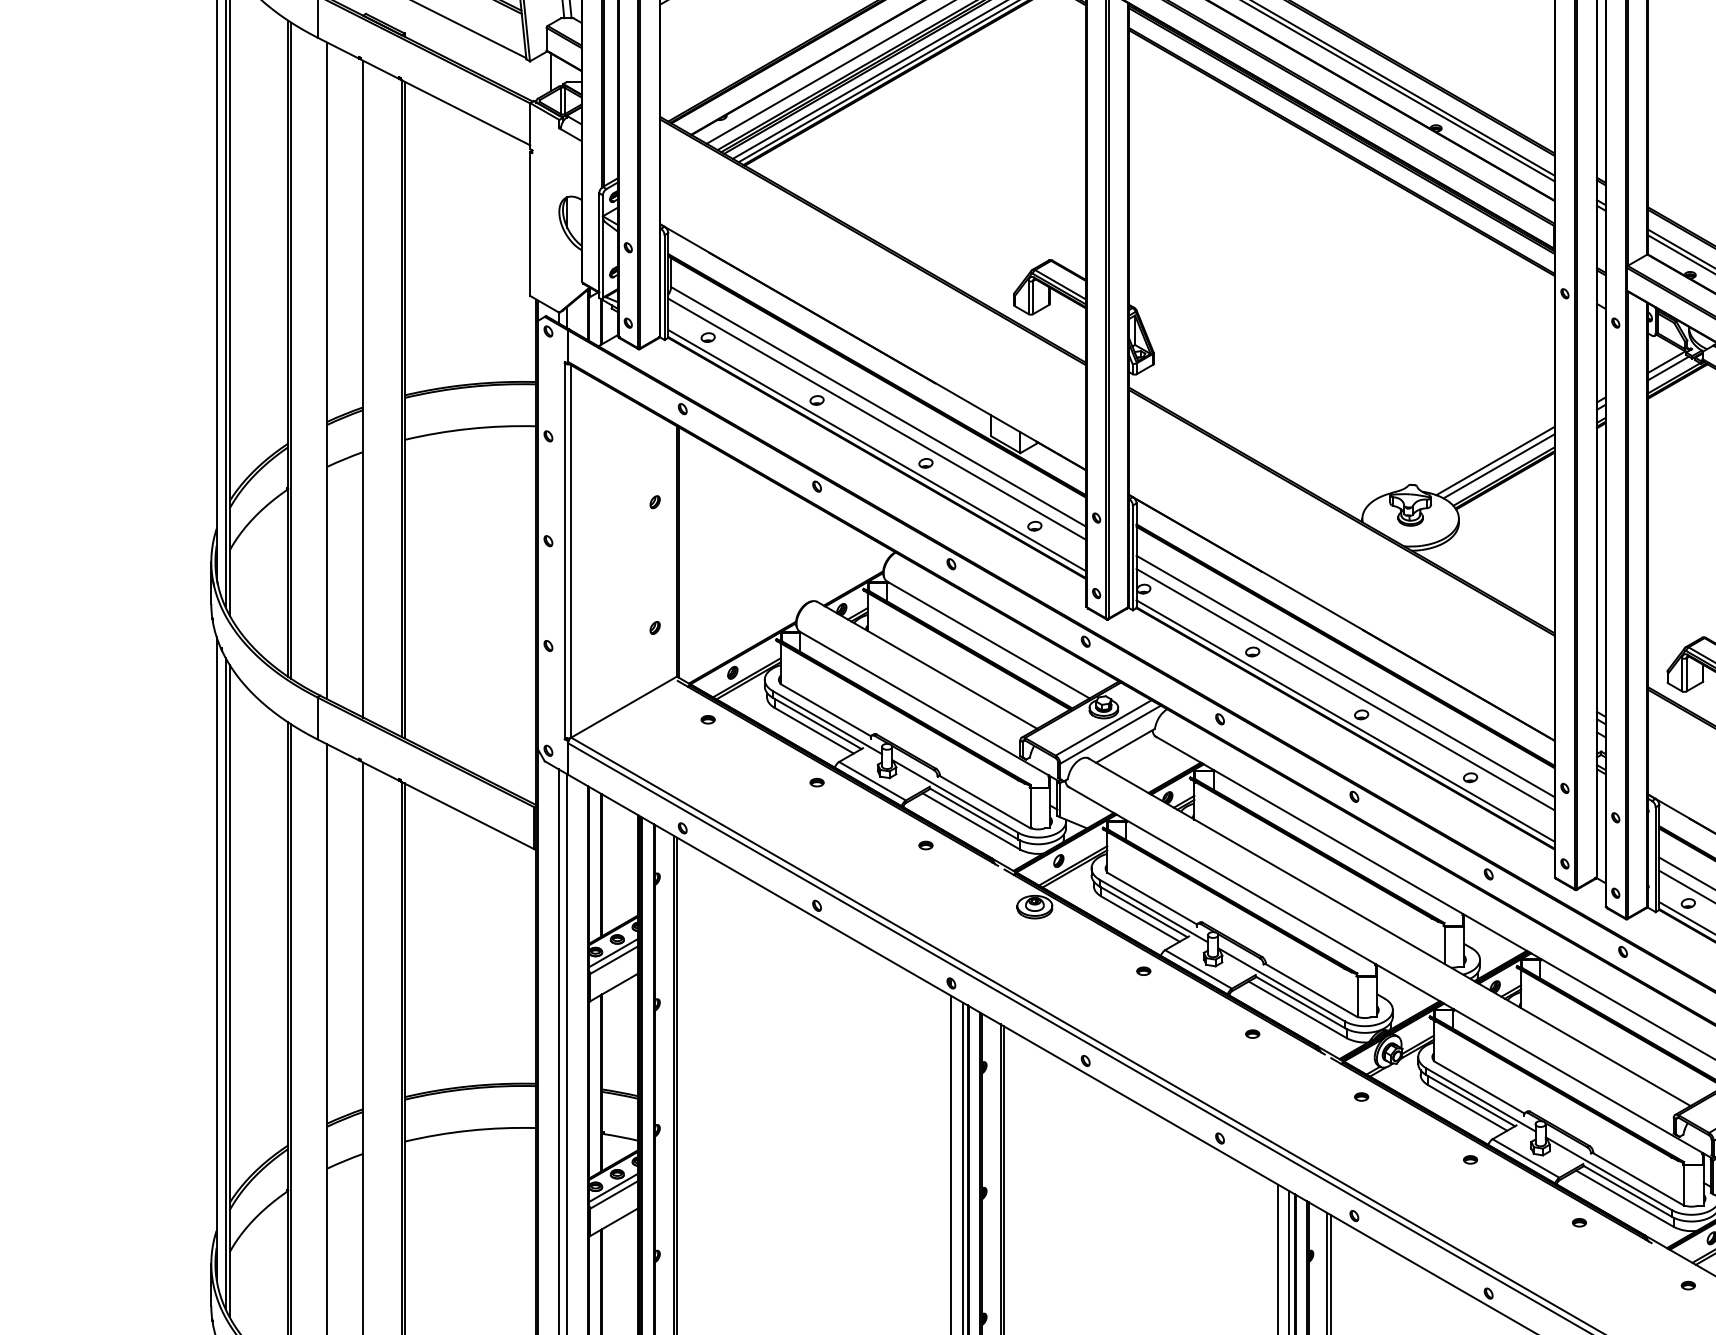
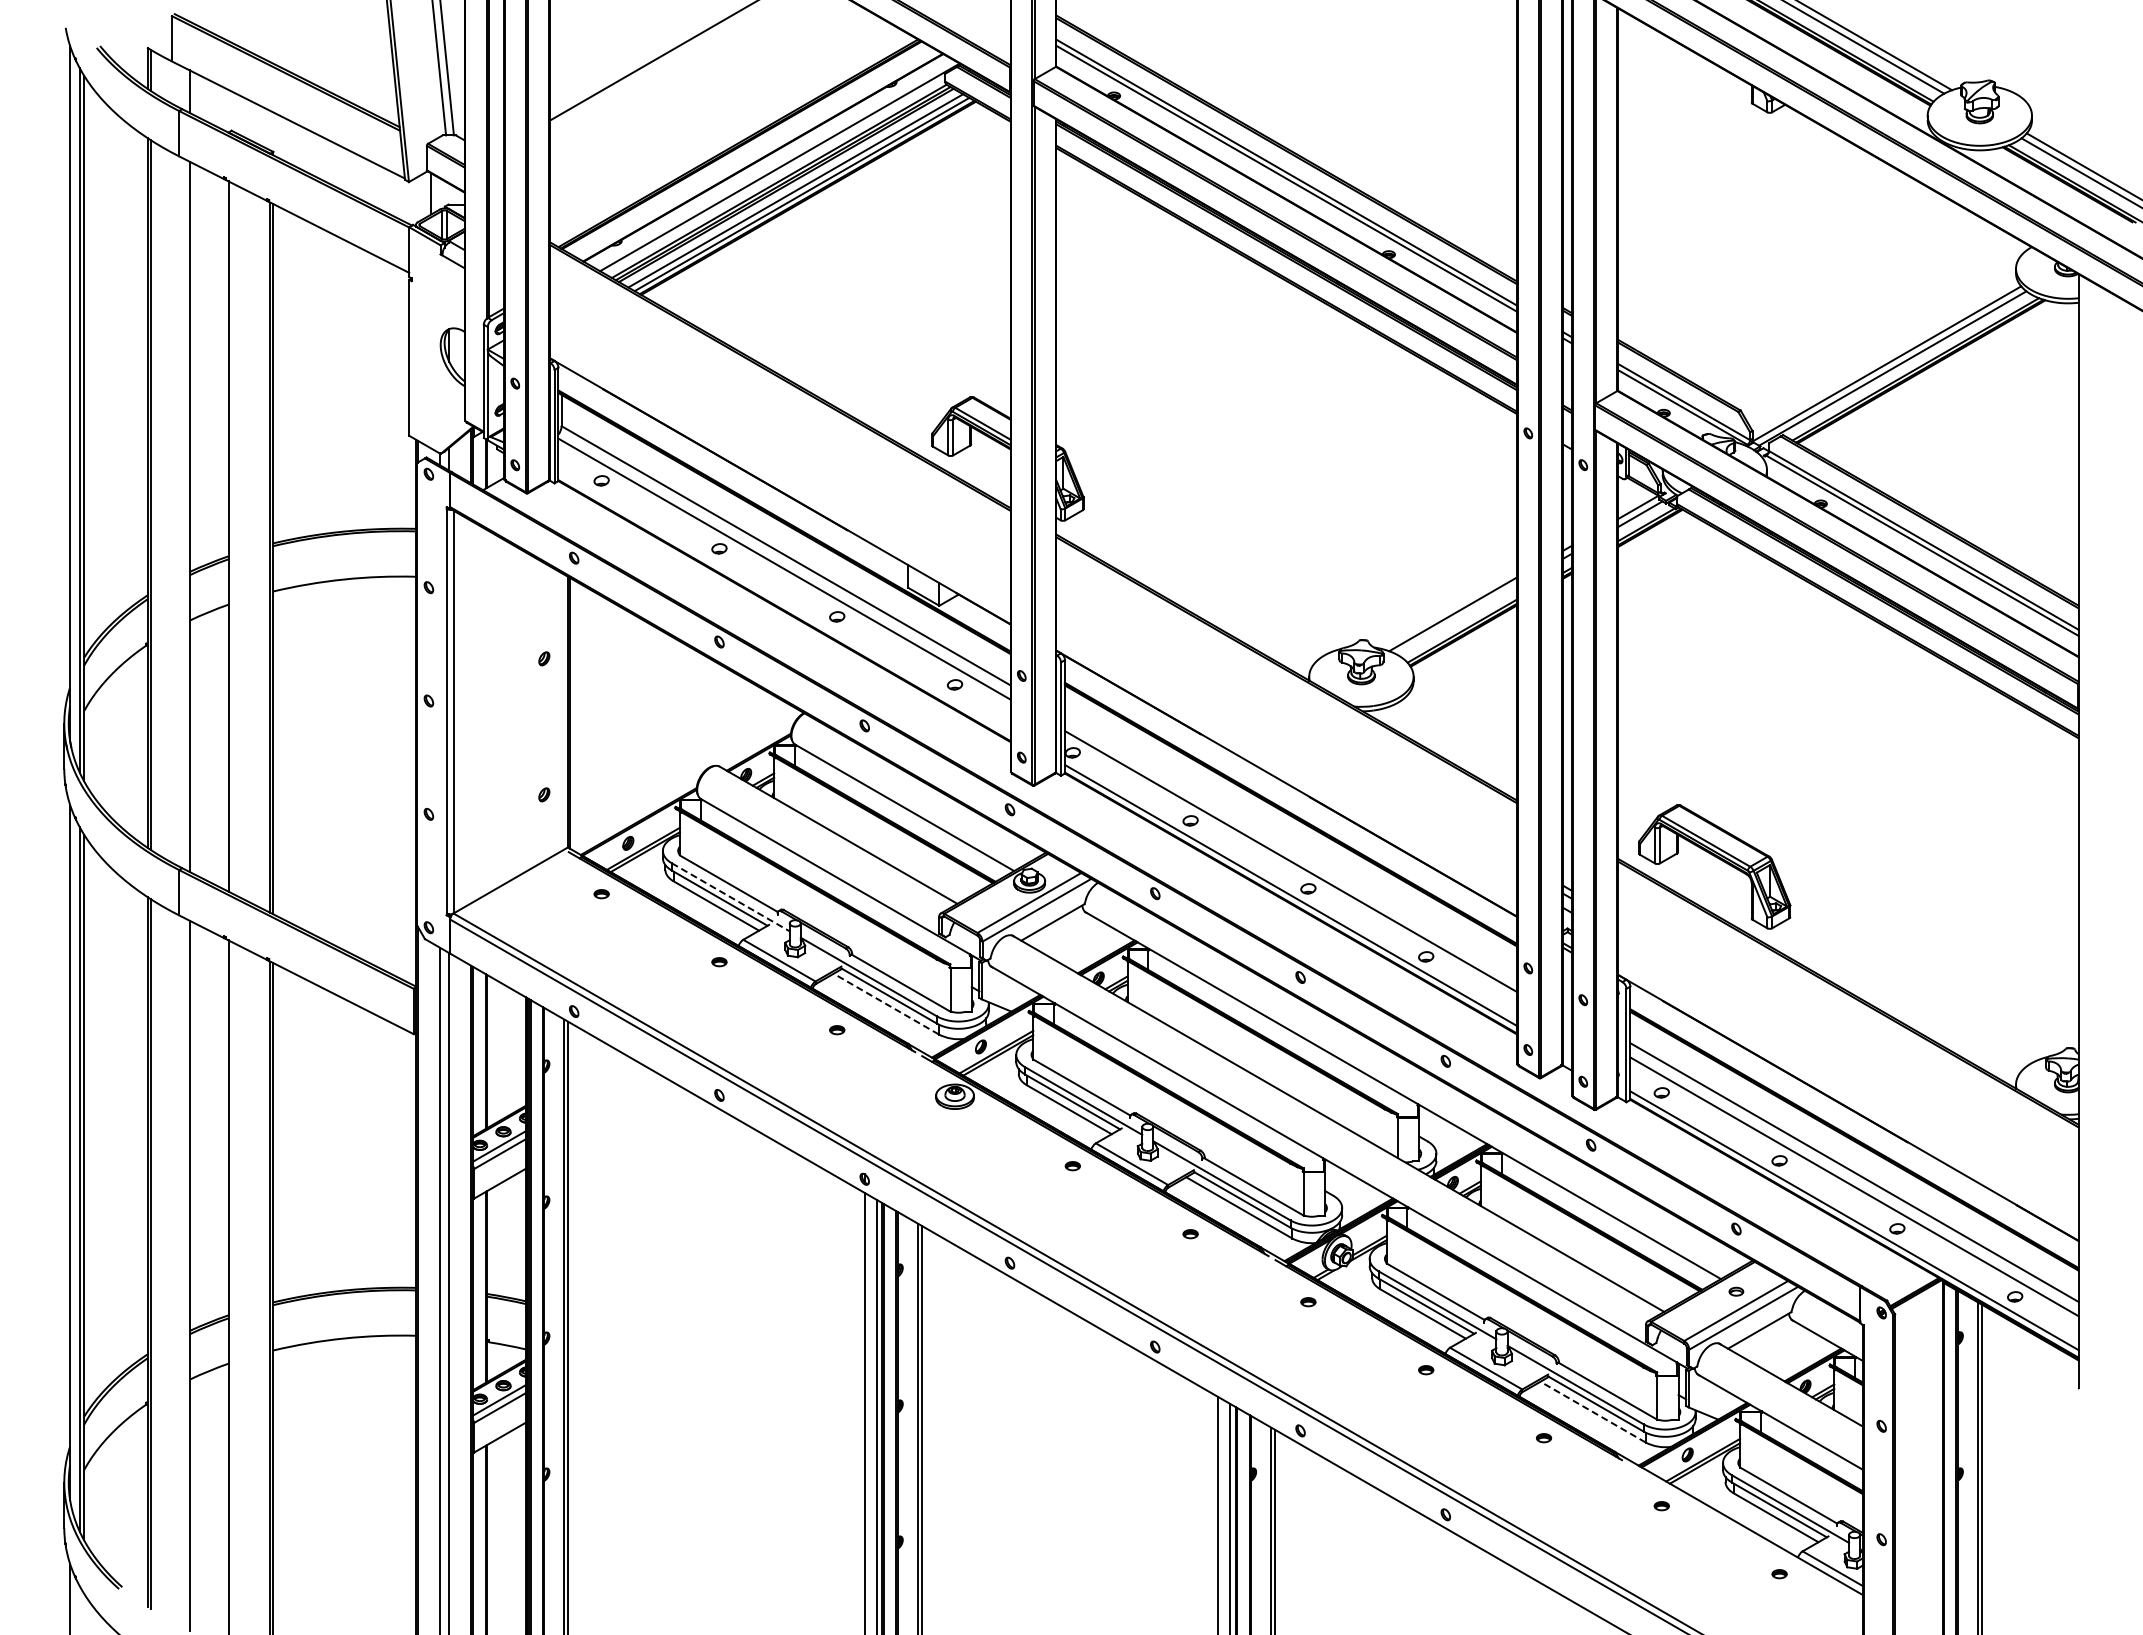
line: (877, 450) -> (784, 602), removed
line: (1499, 465) -> (1457, 619), removed
line: (1345, 675) -> (1290, 846), removed
line: (828, 722) -> (731, 897), solid -> dashed
line: (971, 821) -> (886, 1004), solid -> dashed
line: (1625, 1199) -> (1593, 1412), solid -> dashed

